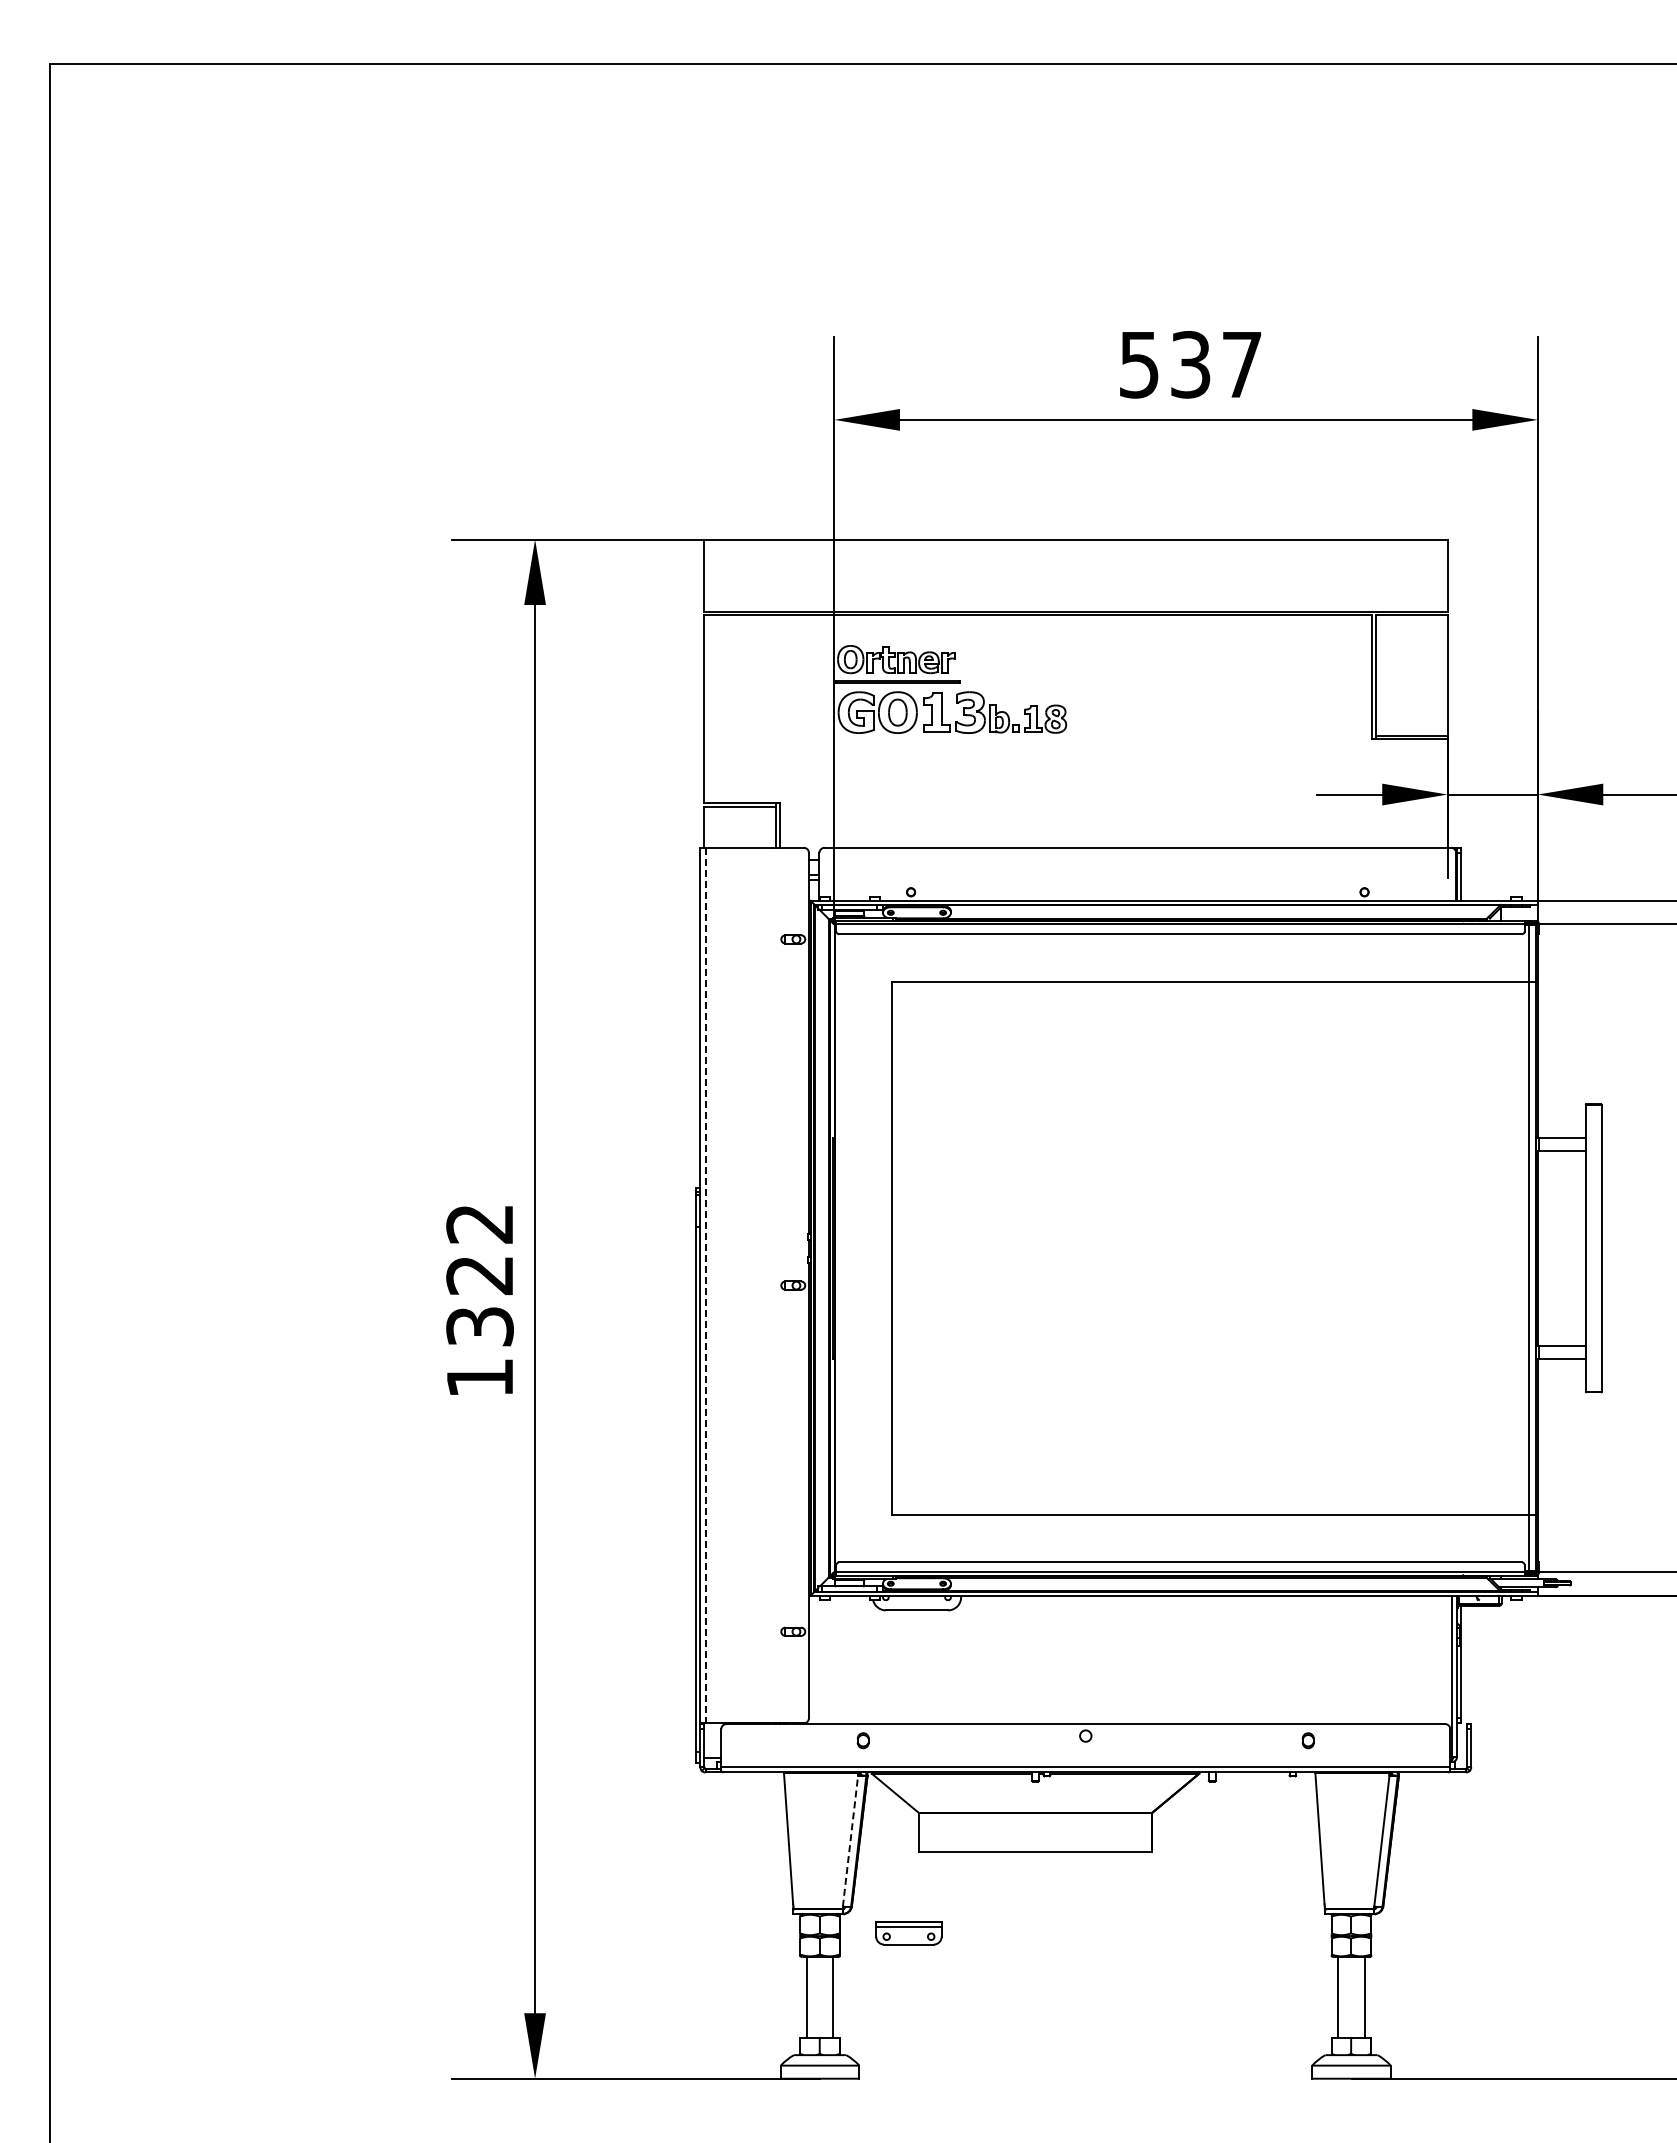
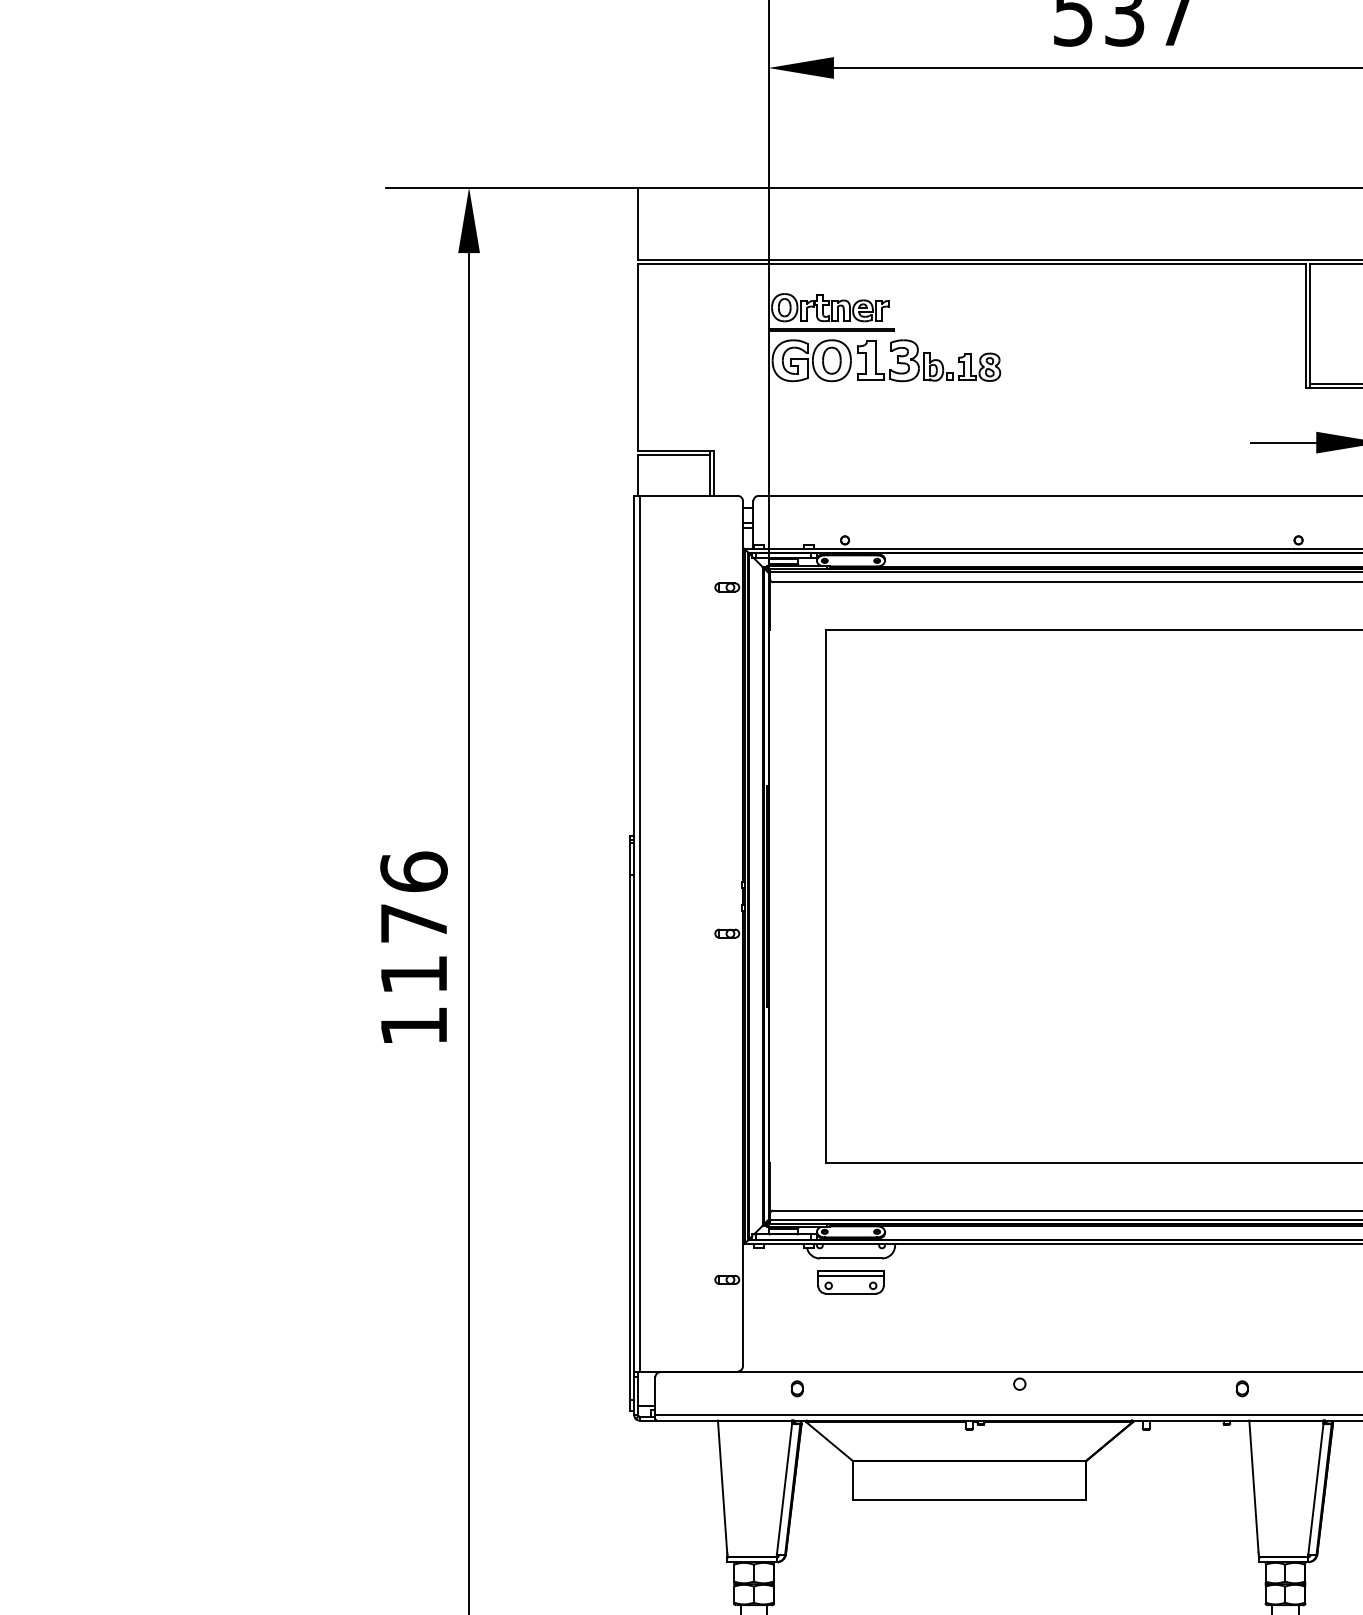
text: (479, 1274) -> (413, 922), 1322 -> 1176
line: (705, 1285) -> (639, 933), dashed -> solid
line: (850, 1841) -> (784, 1489), dashed -> solid
part: (908, 1933) -> (850, 1282), moved

